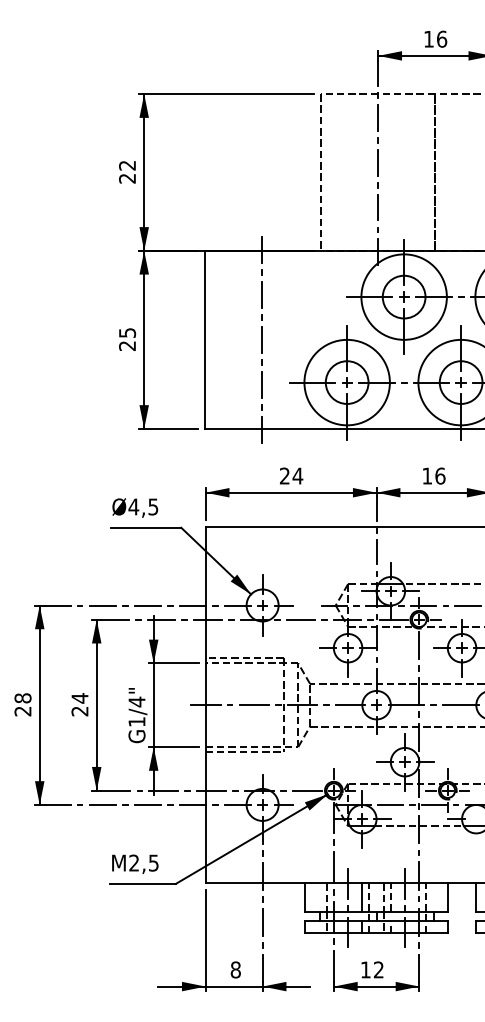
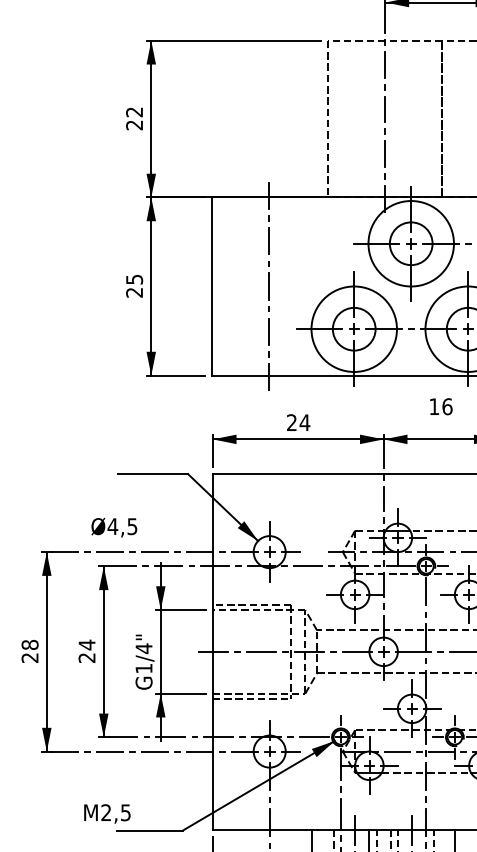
text: (434, 475) -> (441, 406), moved
text: (135, 507) -> (114, 527), moved
text: (135, 863) -> (107, 813), moved

